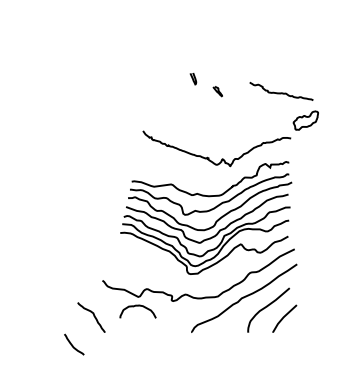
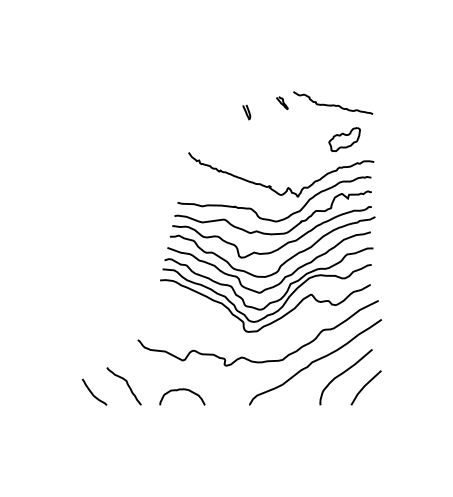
curve: (193, 79) -> (246, 112), moved
curve: (281, 92) -> (333, 104), moved
part: (305, 120) -> (344, 139), moved
curve: (209, 184) -> (272, 219), added
curve: (138, 306) -> (182, 390), moved
curve: (72, 344) -> (92, 392), moved

